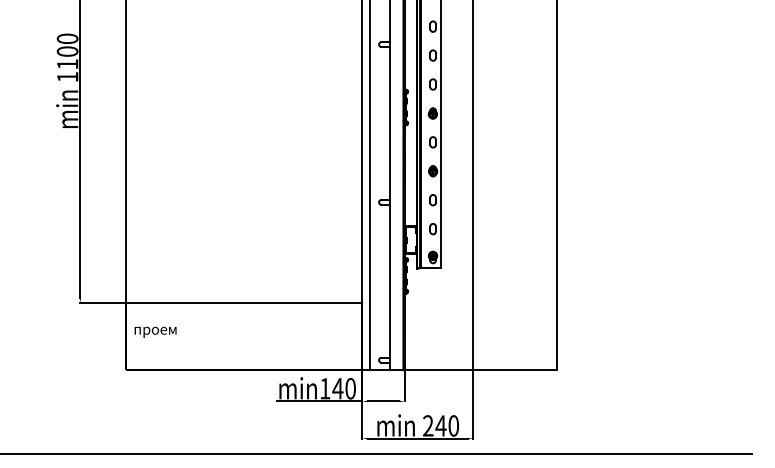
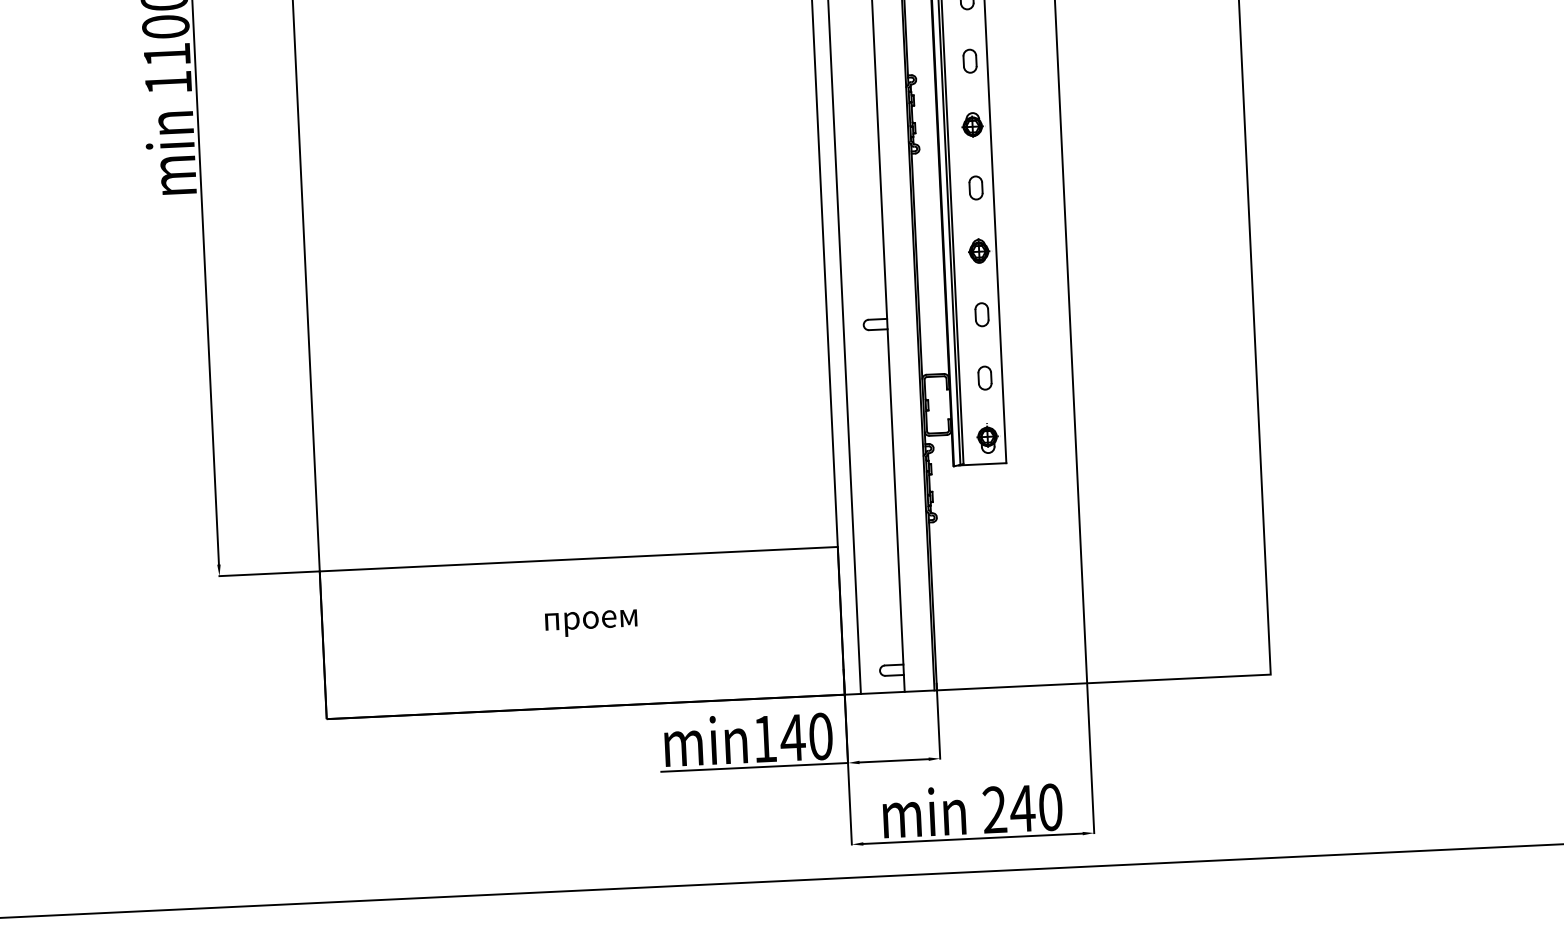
text: (155, 331) -> (591, 621), moved

